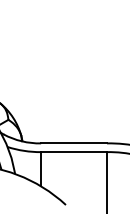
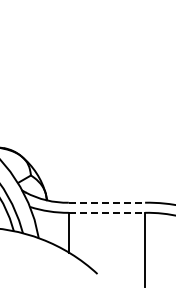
line: (74, 143) -> (107, 202), solid -> dashed
line: (74, 151) -> (107, 212), solid -> dashed

